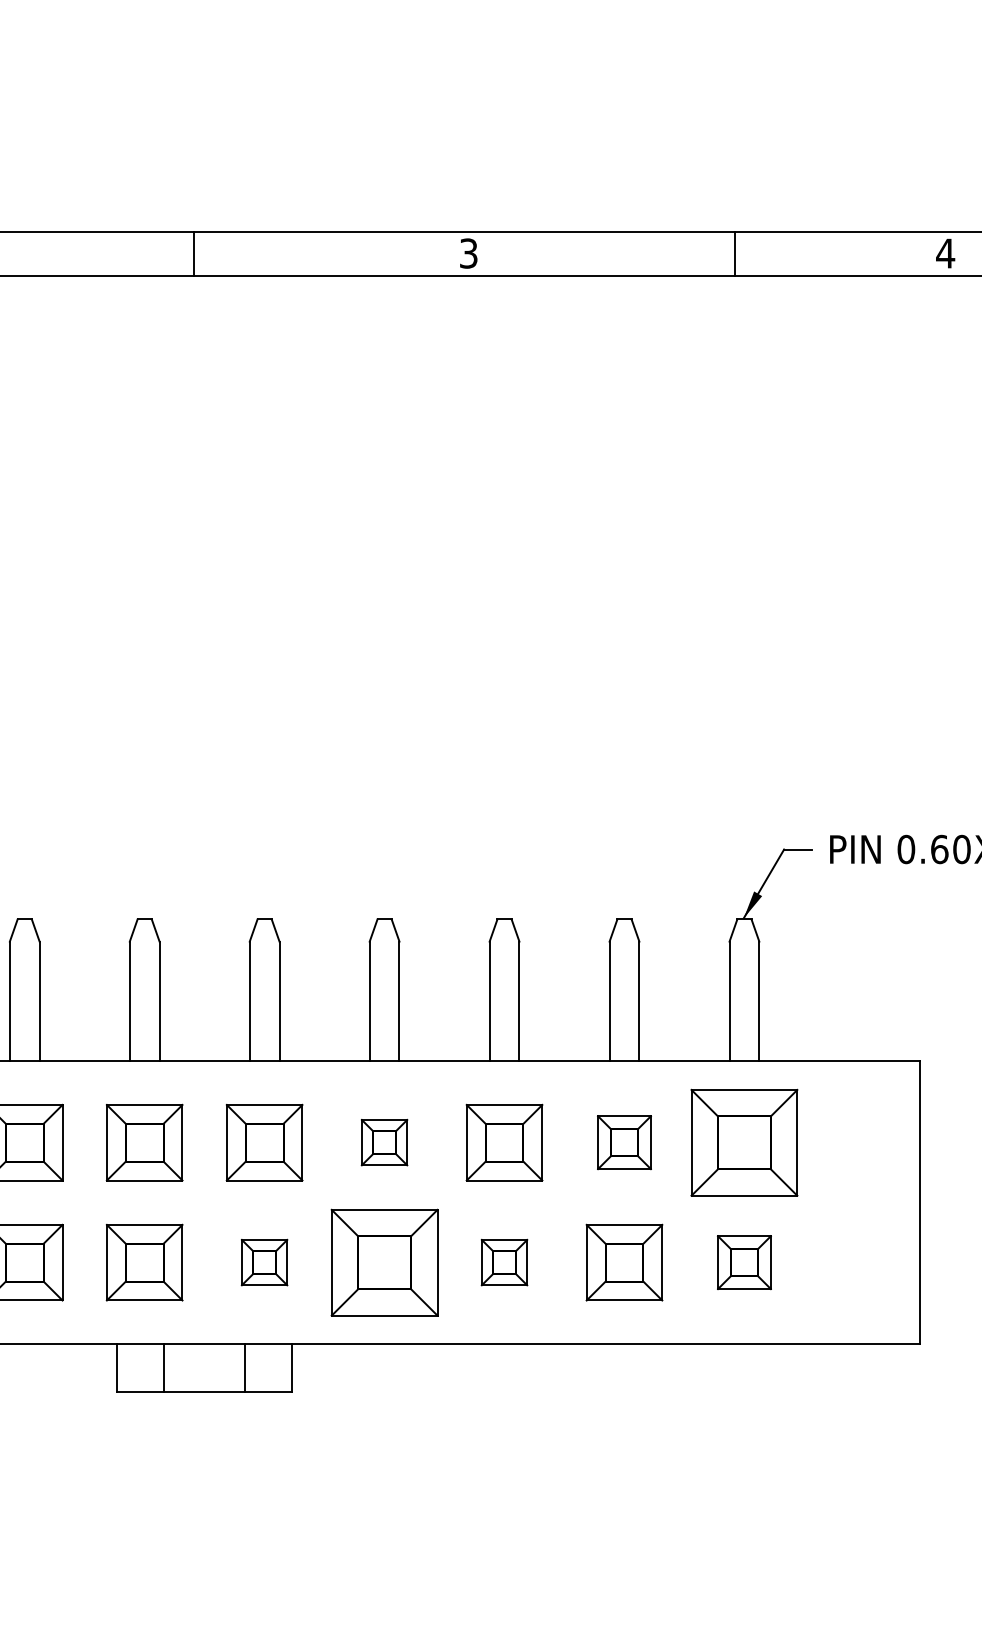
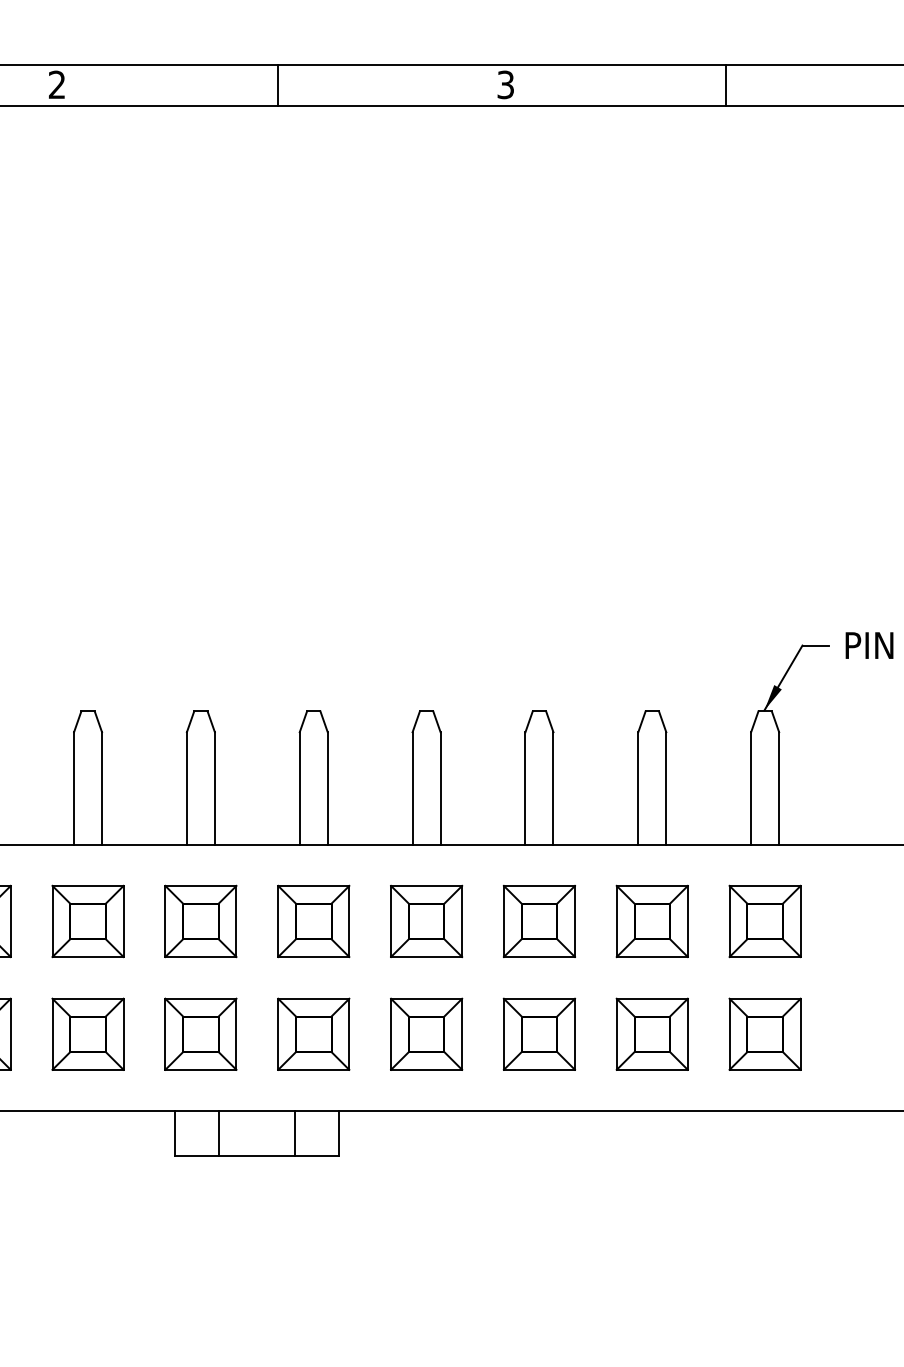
line: (194, 253) -> (277, 84), moved
line: (735, 253) -> (726, 84), moved
part: (384, 1142) -> (426, 921), size x1.67
part: (624, 1142) -> (652, 921), size x1.43
part: (744, 1142) -> (765, 921), size x0.71
part: (264, 1262) -> (313, 1034), size x1.67
part: (384, 1262) -> (426, 1034), size x0.71
part: (504, 1262) -> (539, 1034), size x1.67
part: (744, 1262) -> (765, 1034), size x1.43

